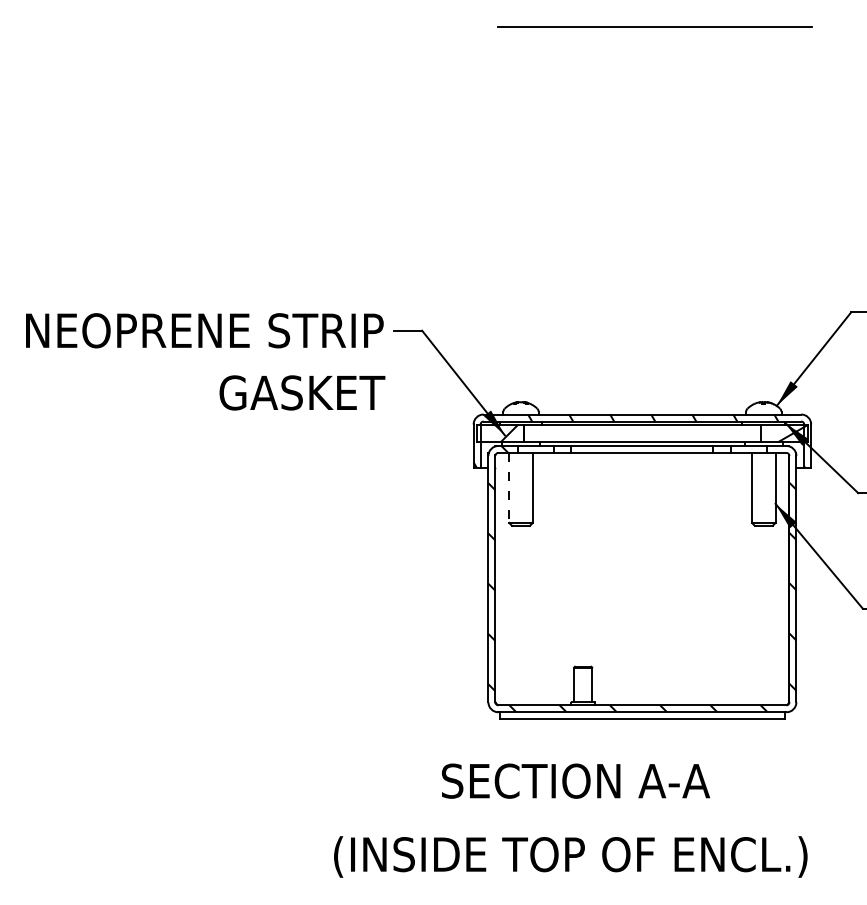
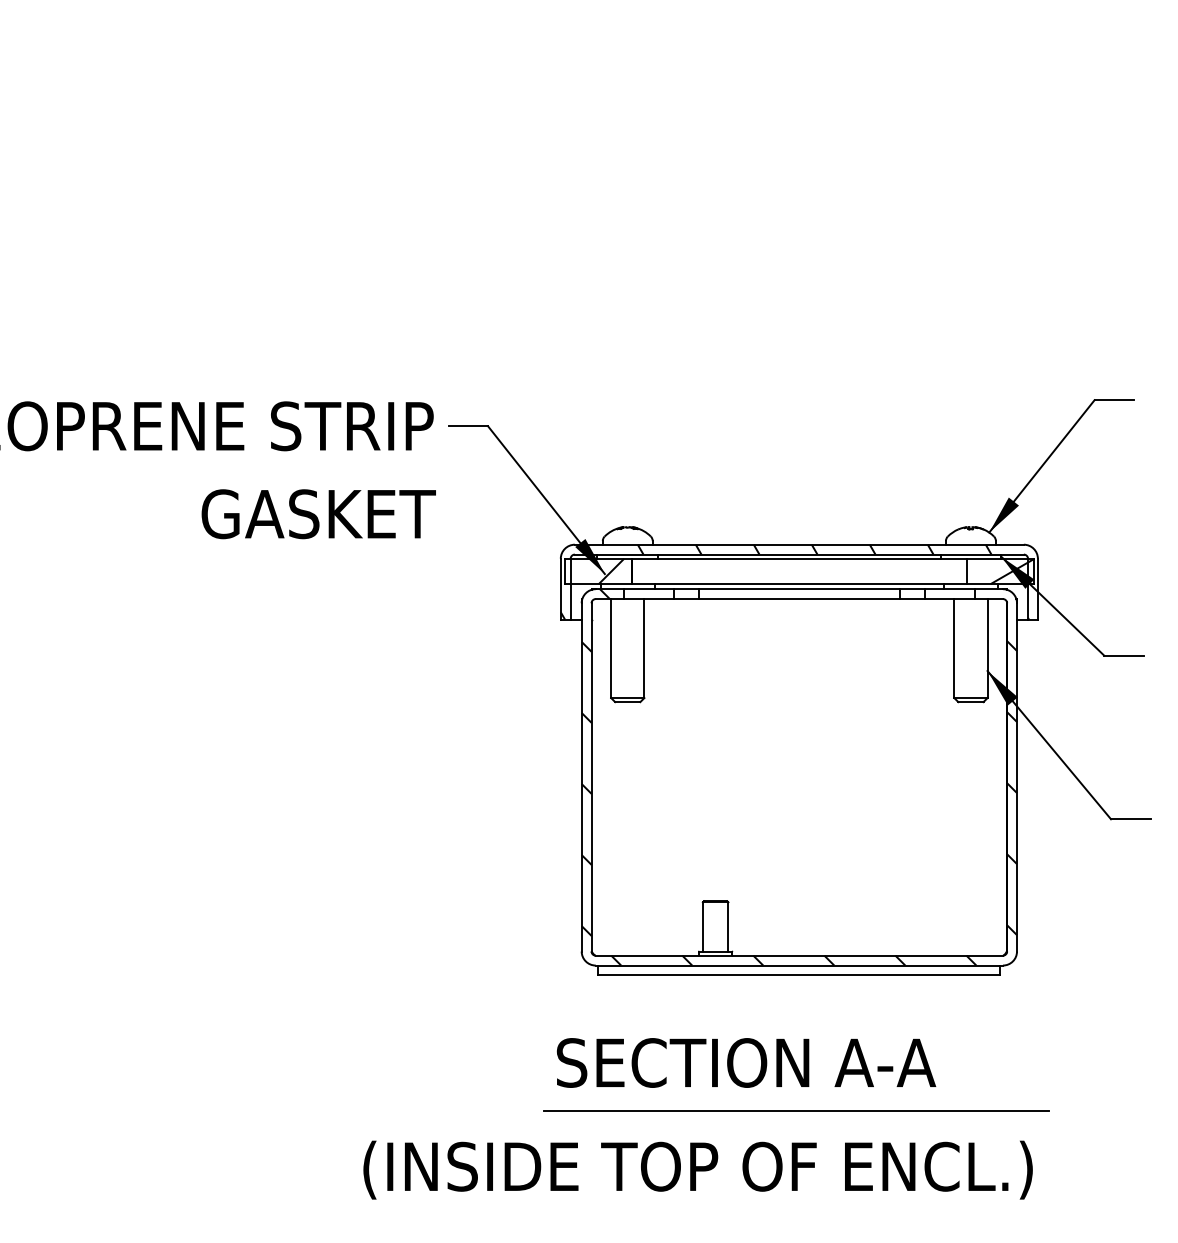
line: (509, 488) -> (611, 649), dashed -> solid
text: (575, 780) -> (745, 1062), moved
line: (639, 815) -> (795, 1111), added

